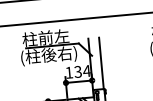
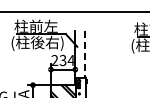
line: (101, 63) -> (85, 54), solid -> dashed
text: (68, 72) -> (54, 60), 134 -> 234

